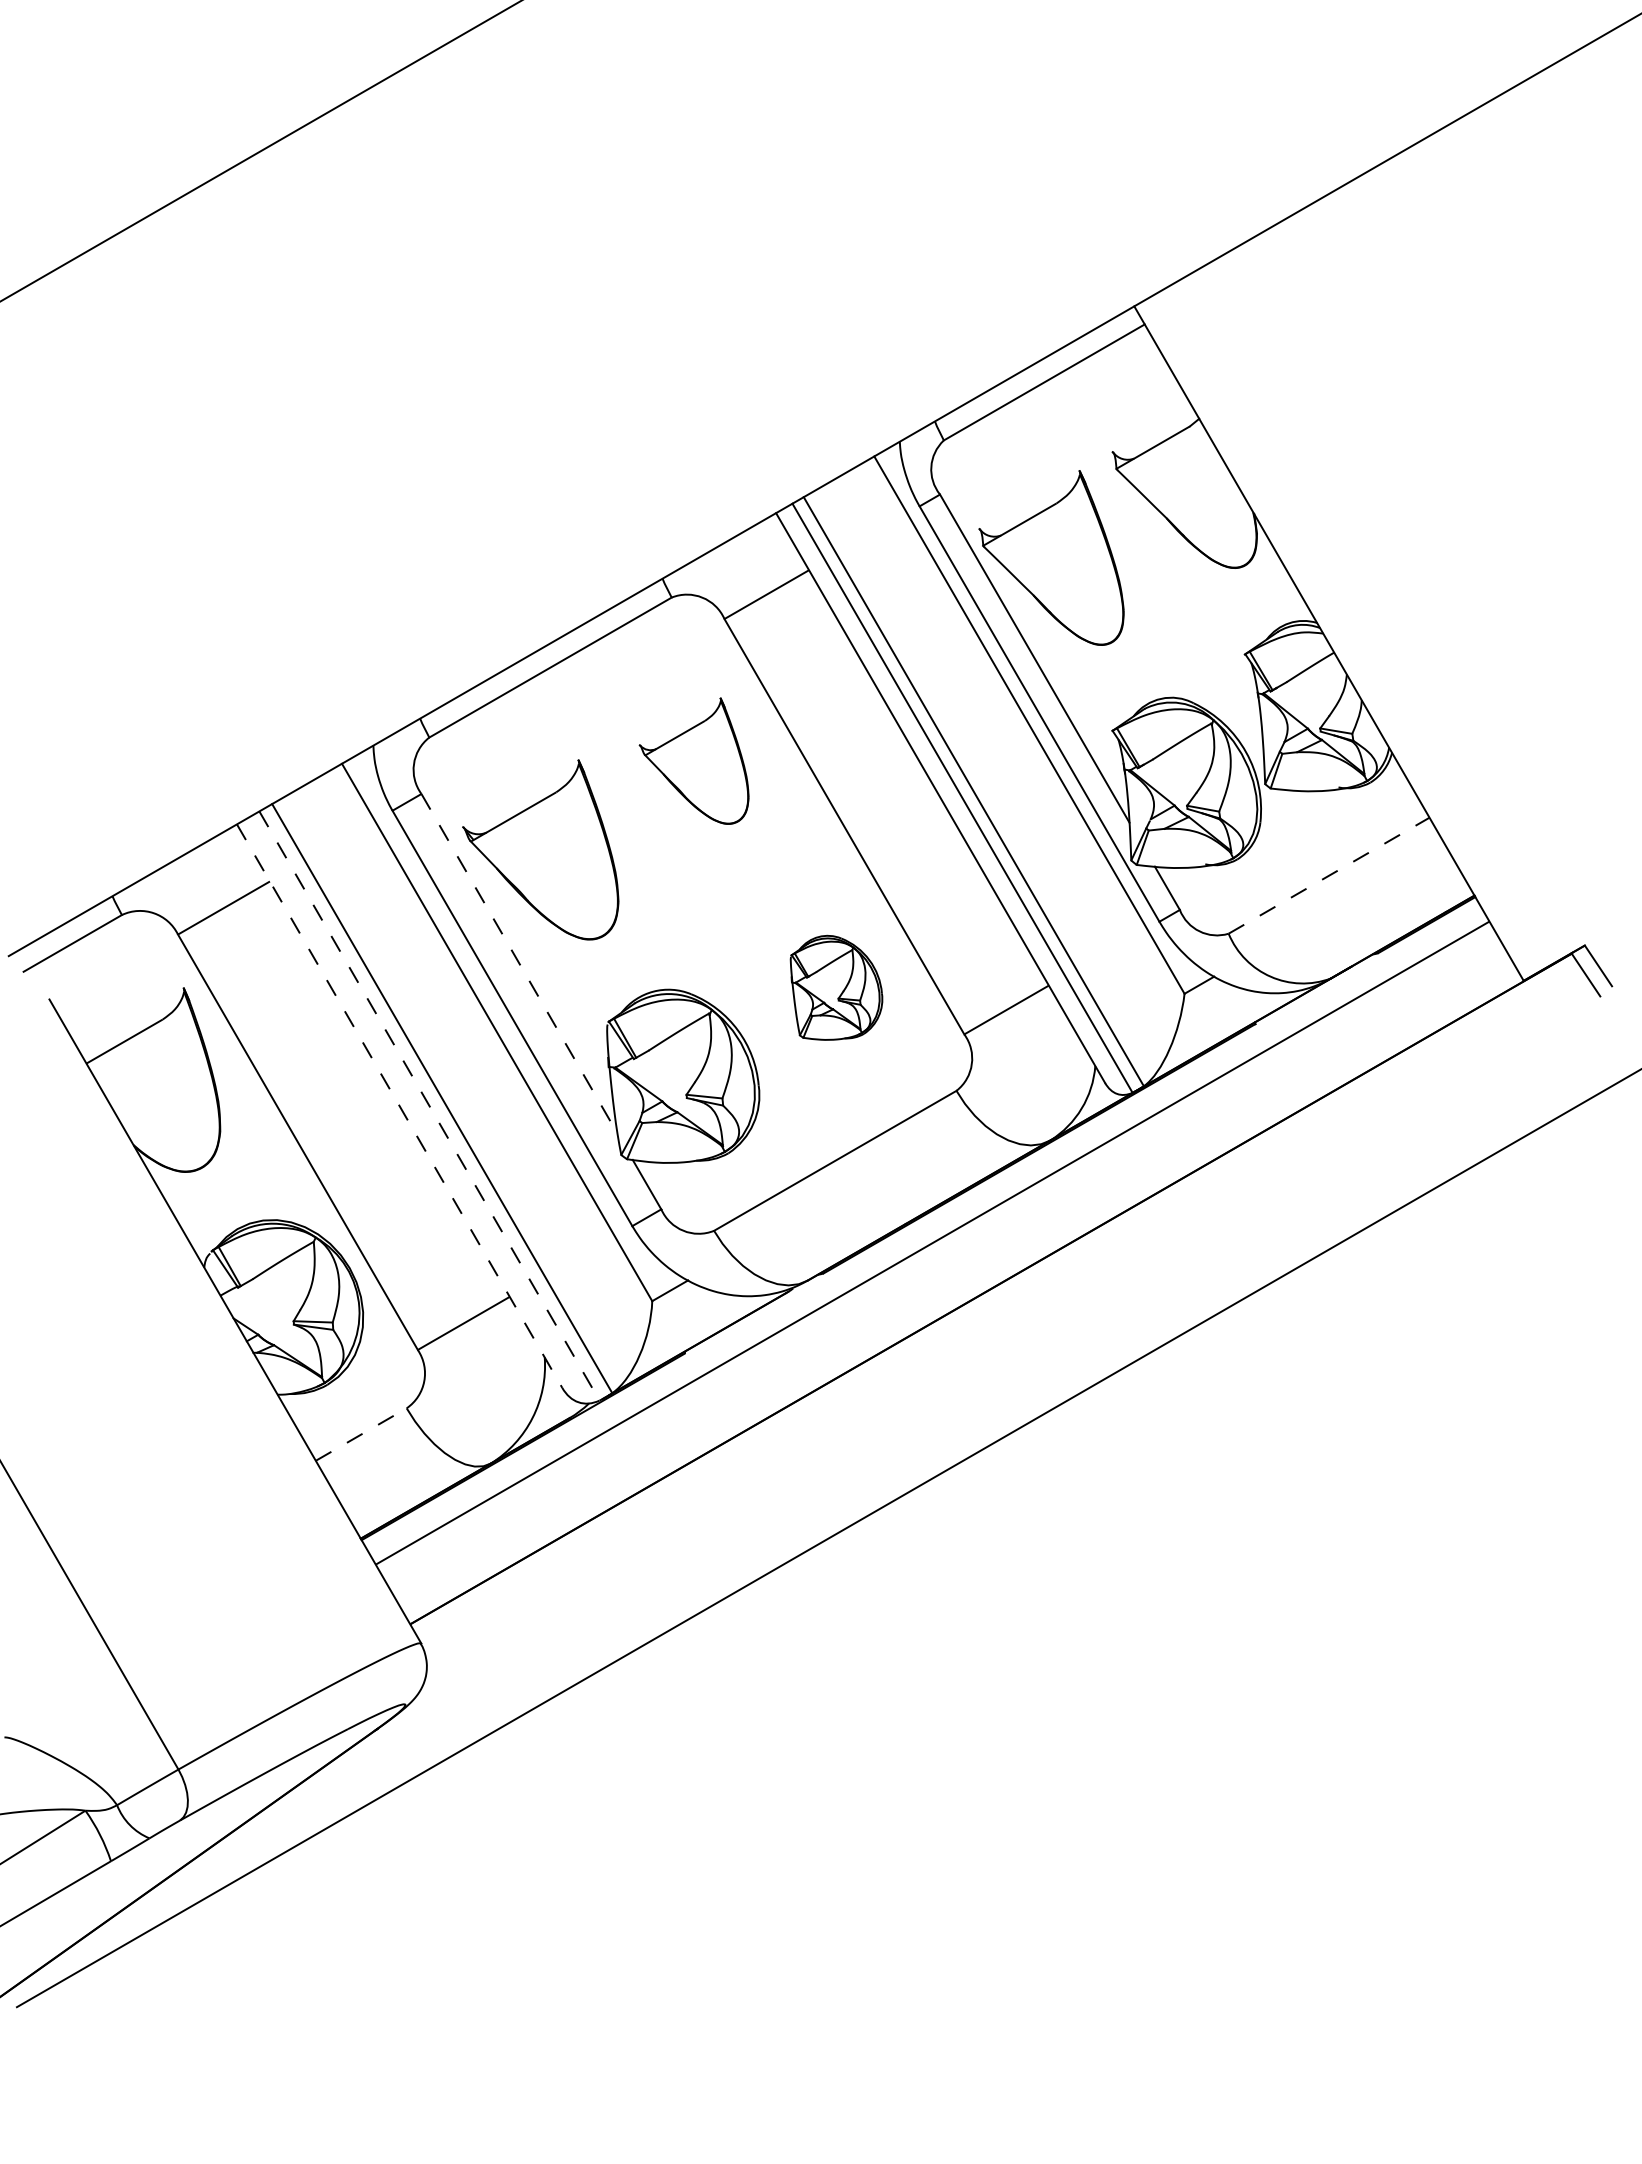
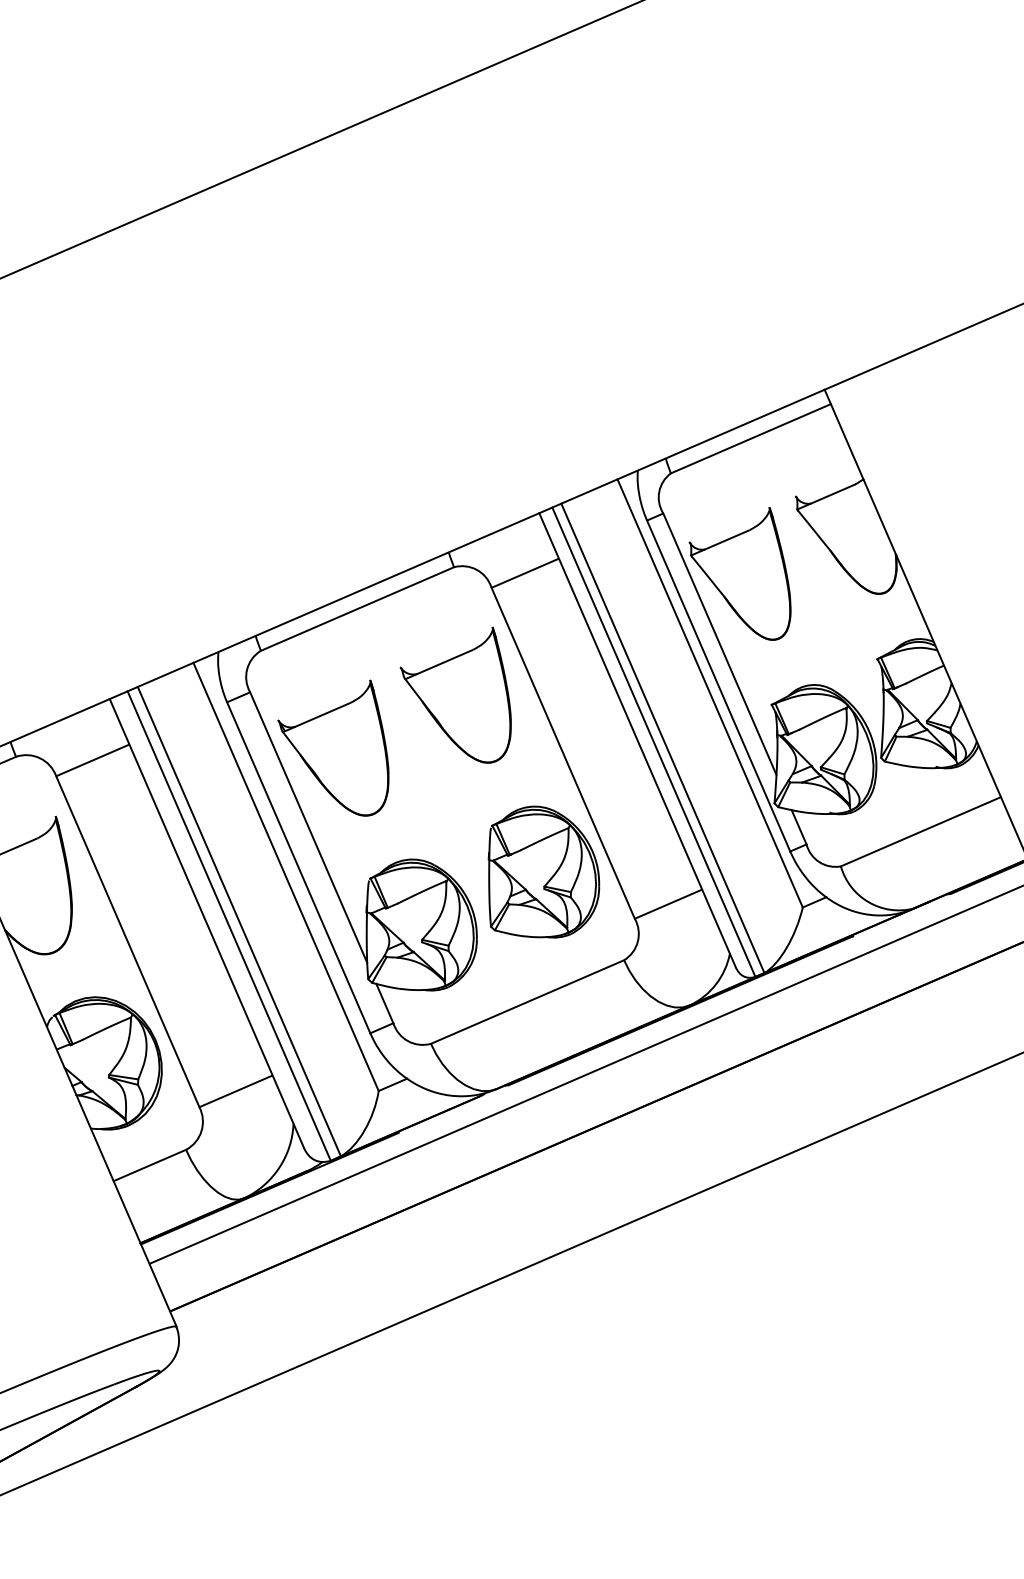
part: (693, 760) -> (456, 690), size x1.43
line: (1329, 875) -> (921, 831), dashed -> solid
line: (519, 963) -> (308, 827), dashed -> solid
part: (836, 987) -> (543, 872), size x1.67
line: (399, 1106) -> (206, 923), dashed -> solid
line: (429, 1106) -> (229, 926), dashed -> solid
line: (361, 1434) -> (150, 1165), dashed -> solid

